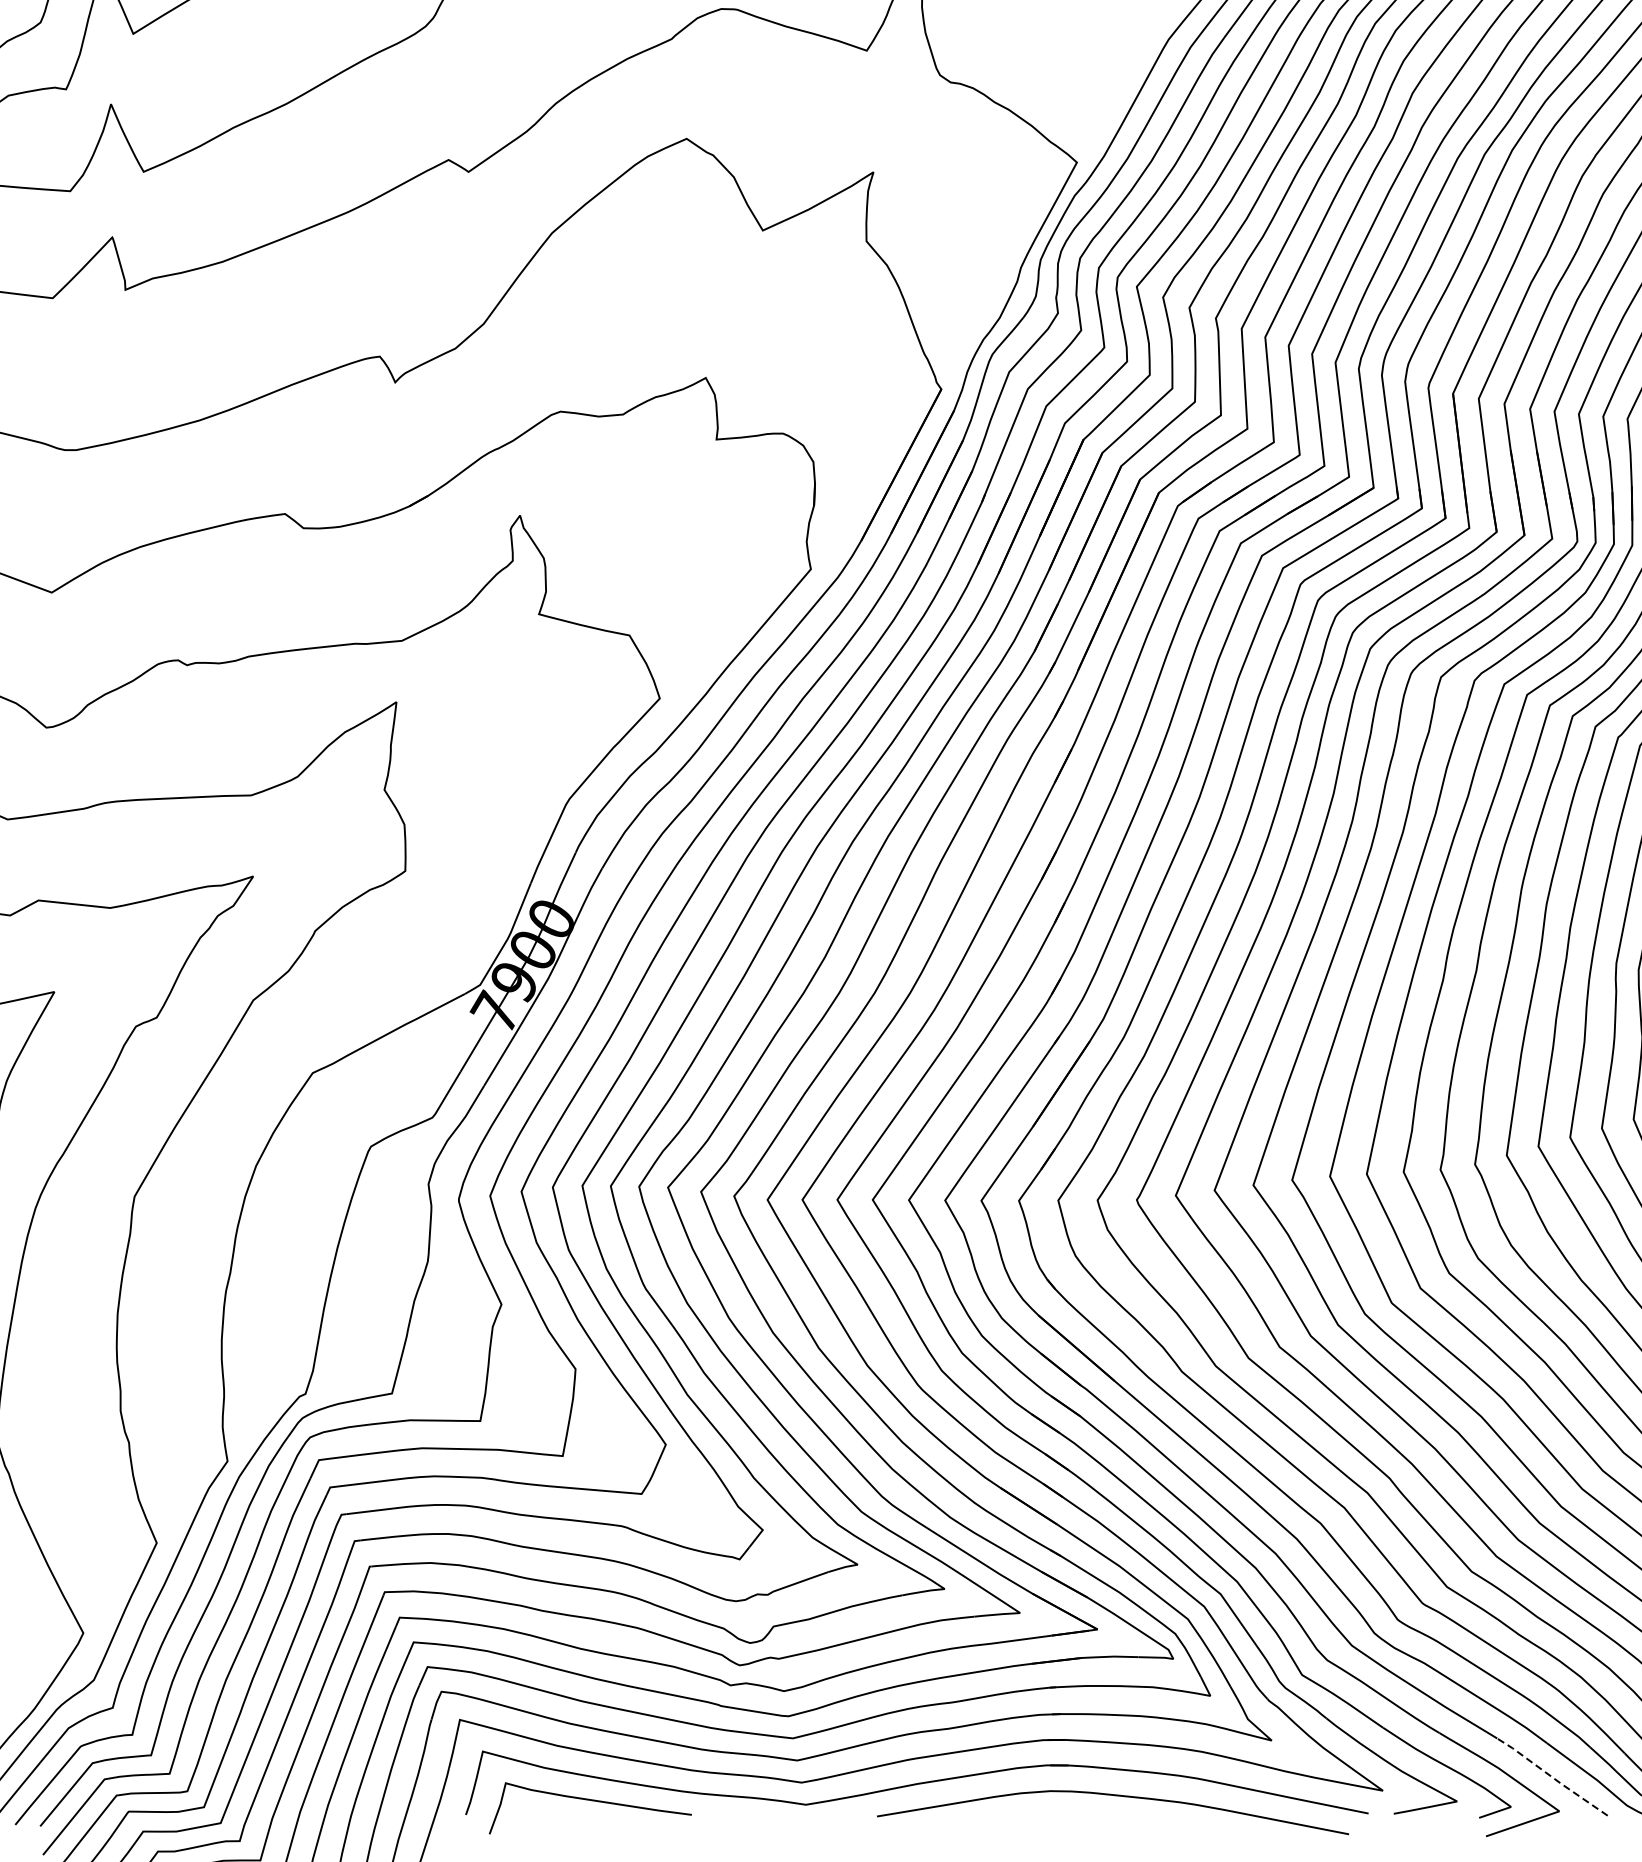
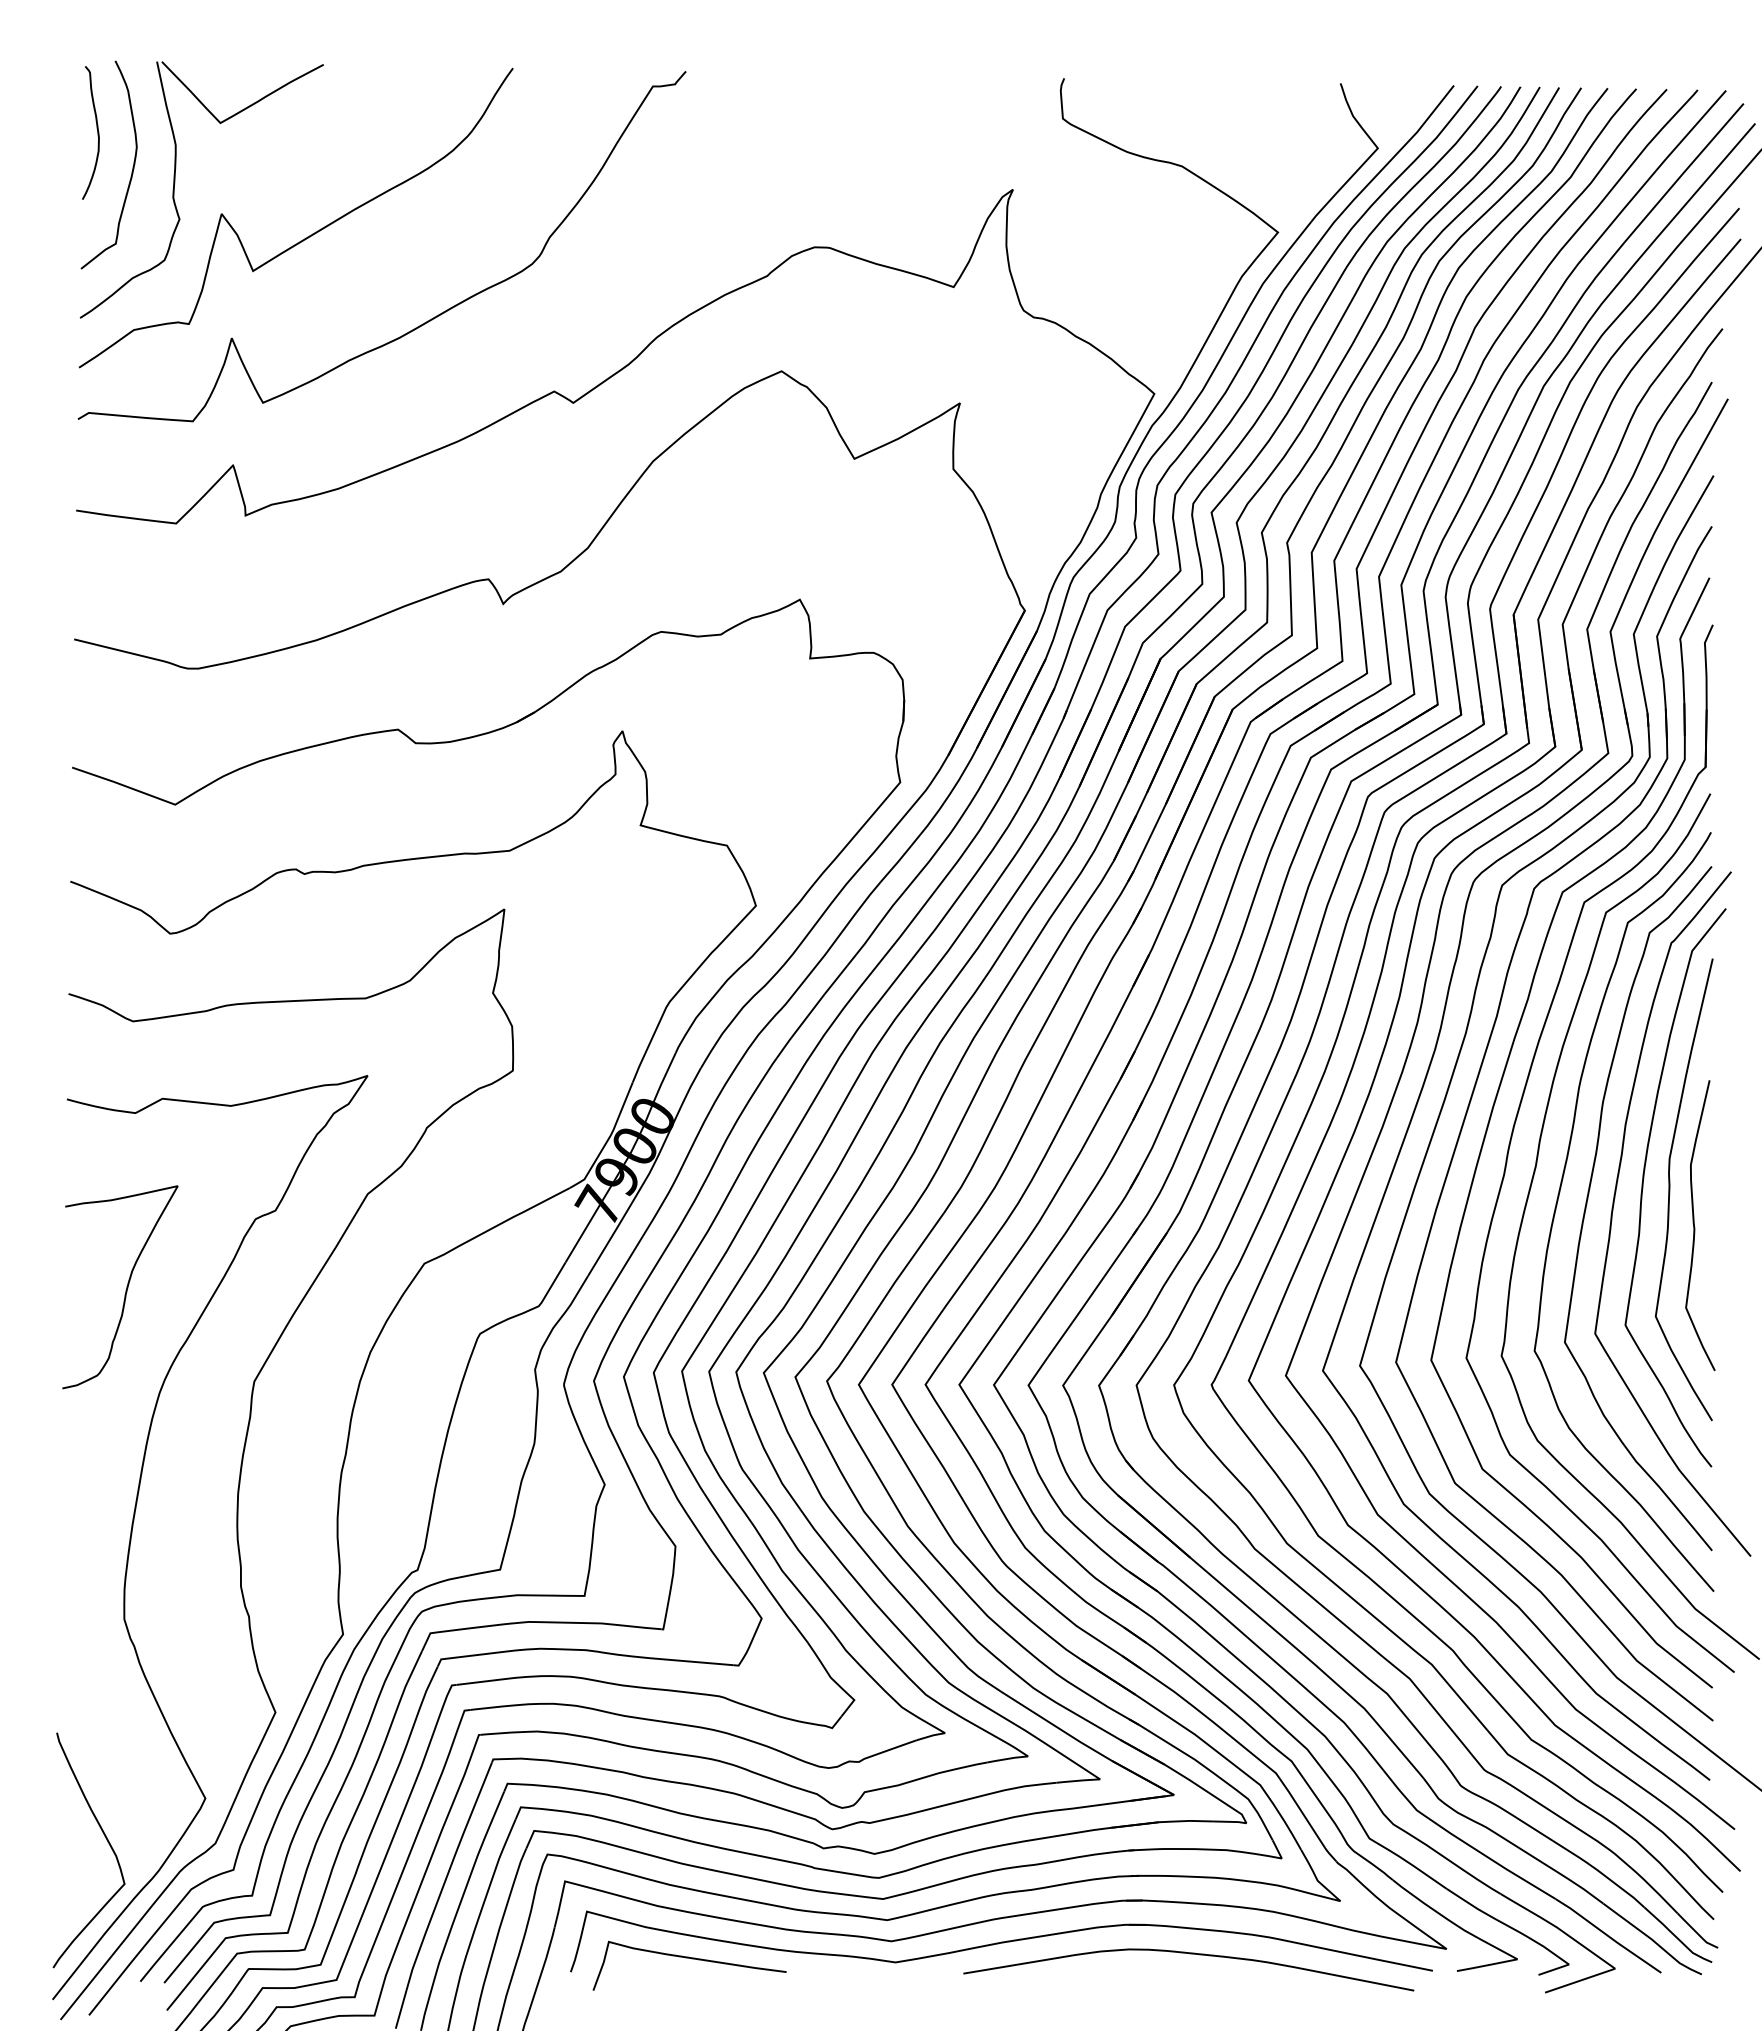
line: (1552, 1777) -> (1608, 1936), dashed -> solid

